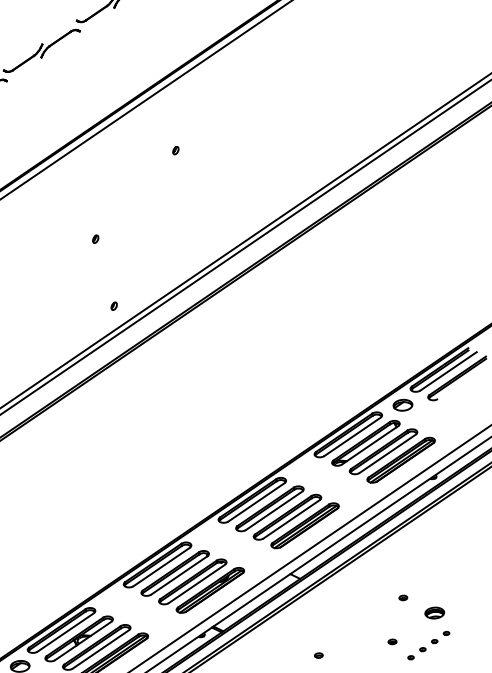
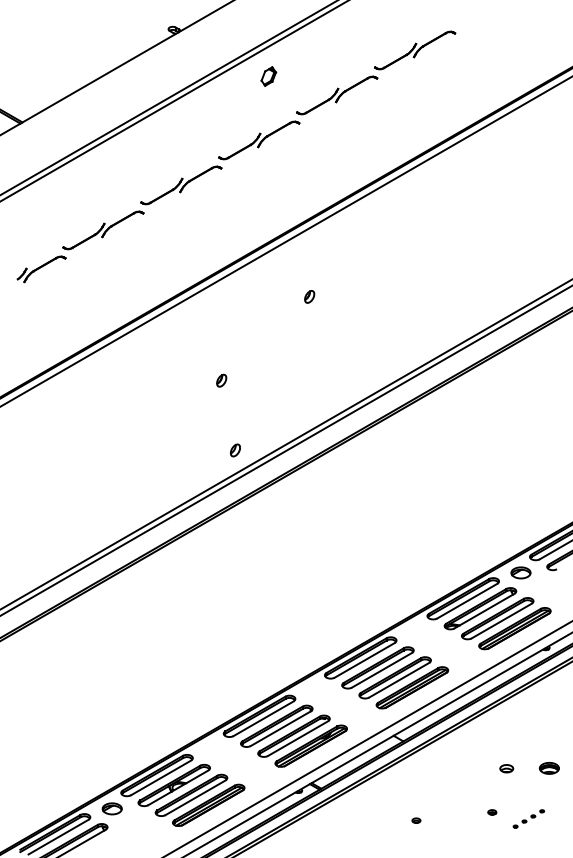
part: (175, 150) -> (309, 296), size x1.6
part: (95, 238) -> (221, 380), size x1.6
part: (113, 305) -> (234, 449), size x1.6
part: (403, 597) -> (506, 768), size x1.6
part: (433, 613) -> (548, 768), moved
part: (428, 645) -> (528, 818), size x0.7

